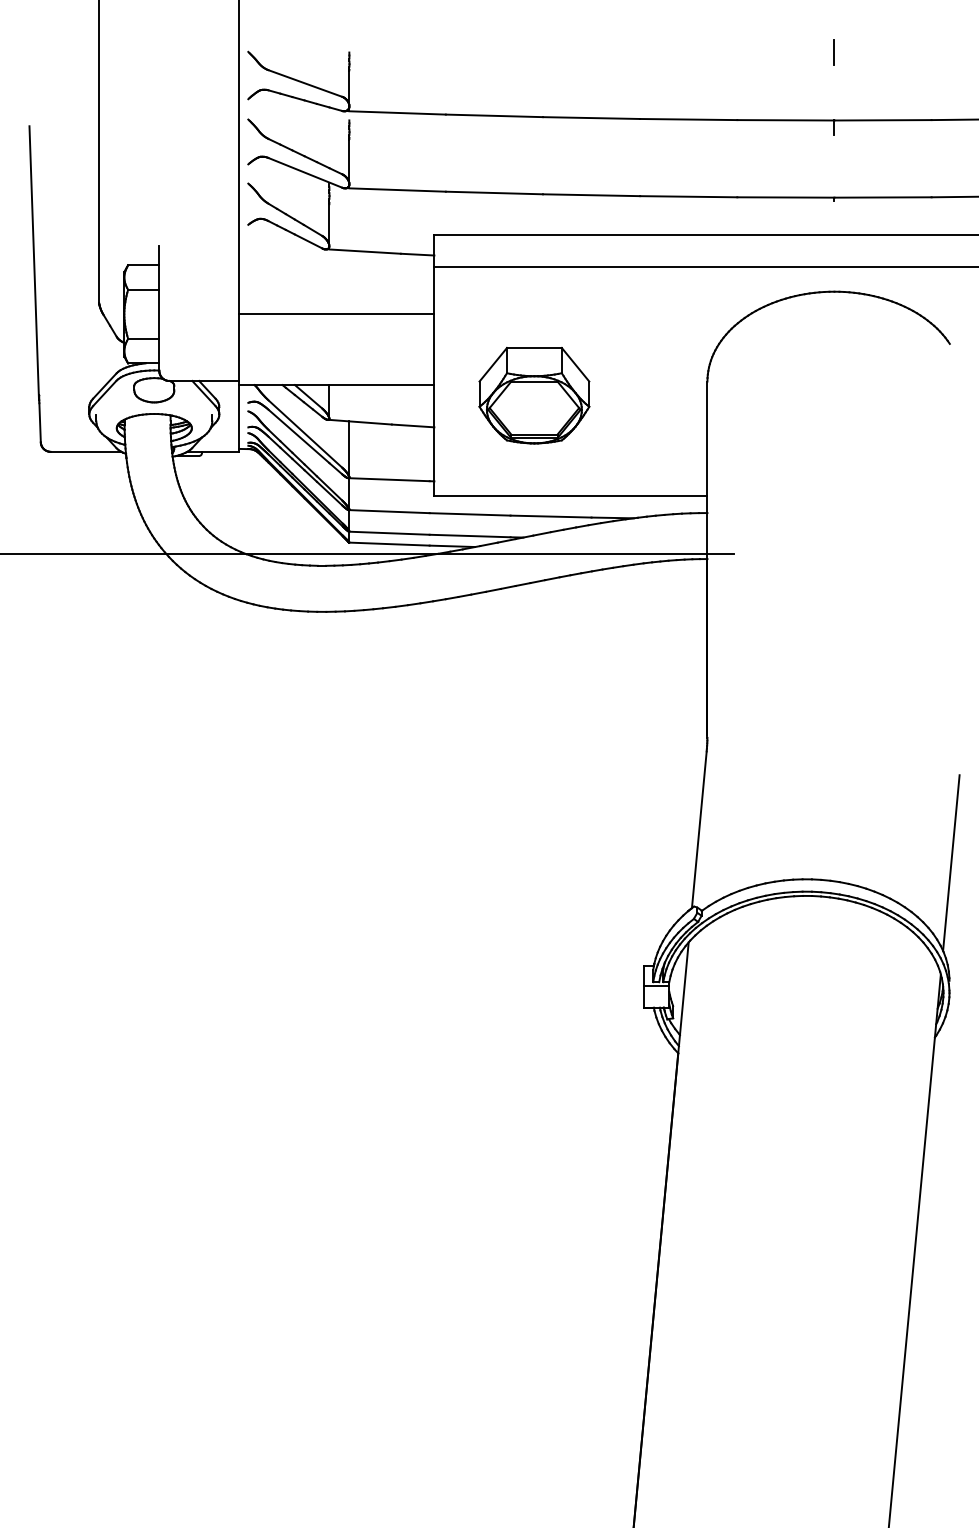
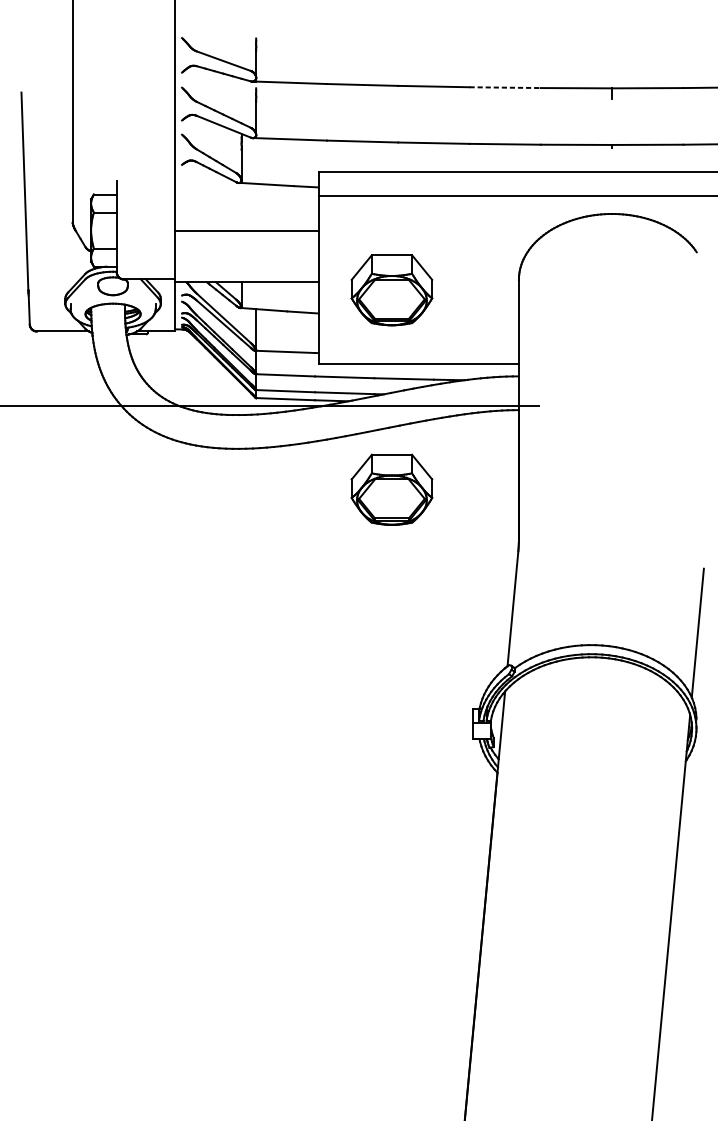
line: (834, 51) -> (612, 37), removed
line: (688, 119) -> (505, 87), solid -> dashed
part: (534, 667) -> (392, 489), added

